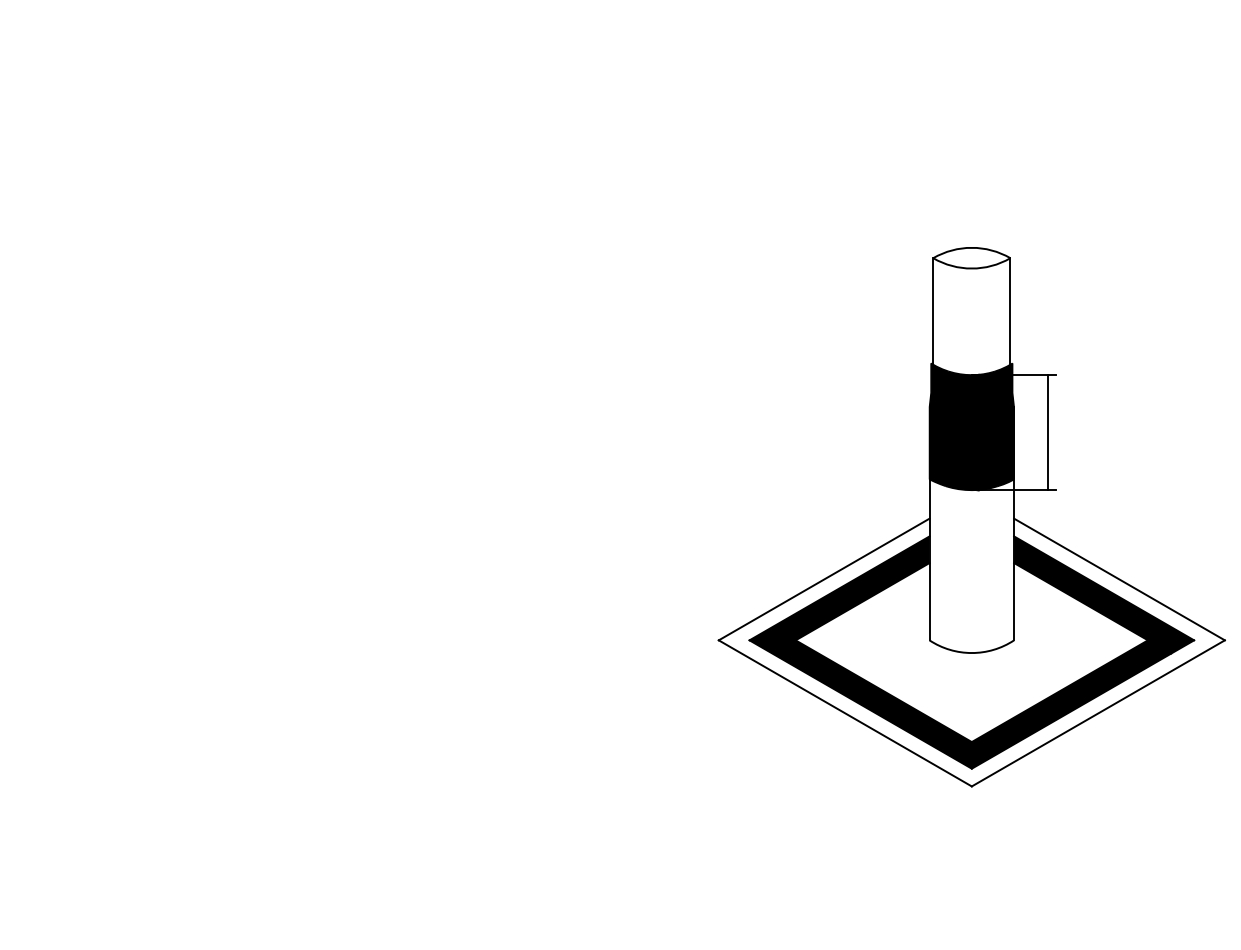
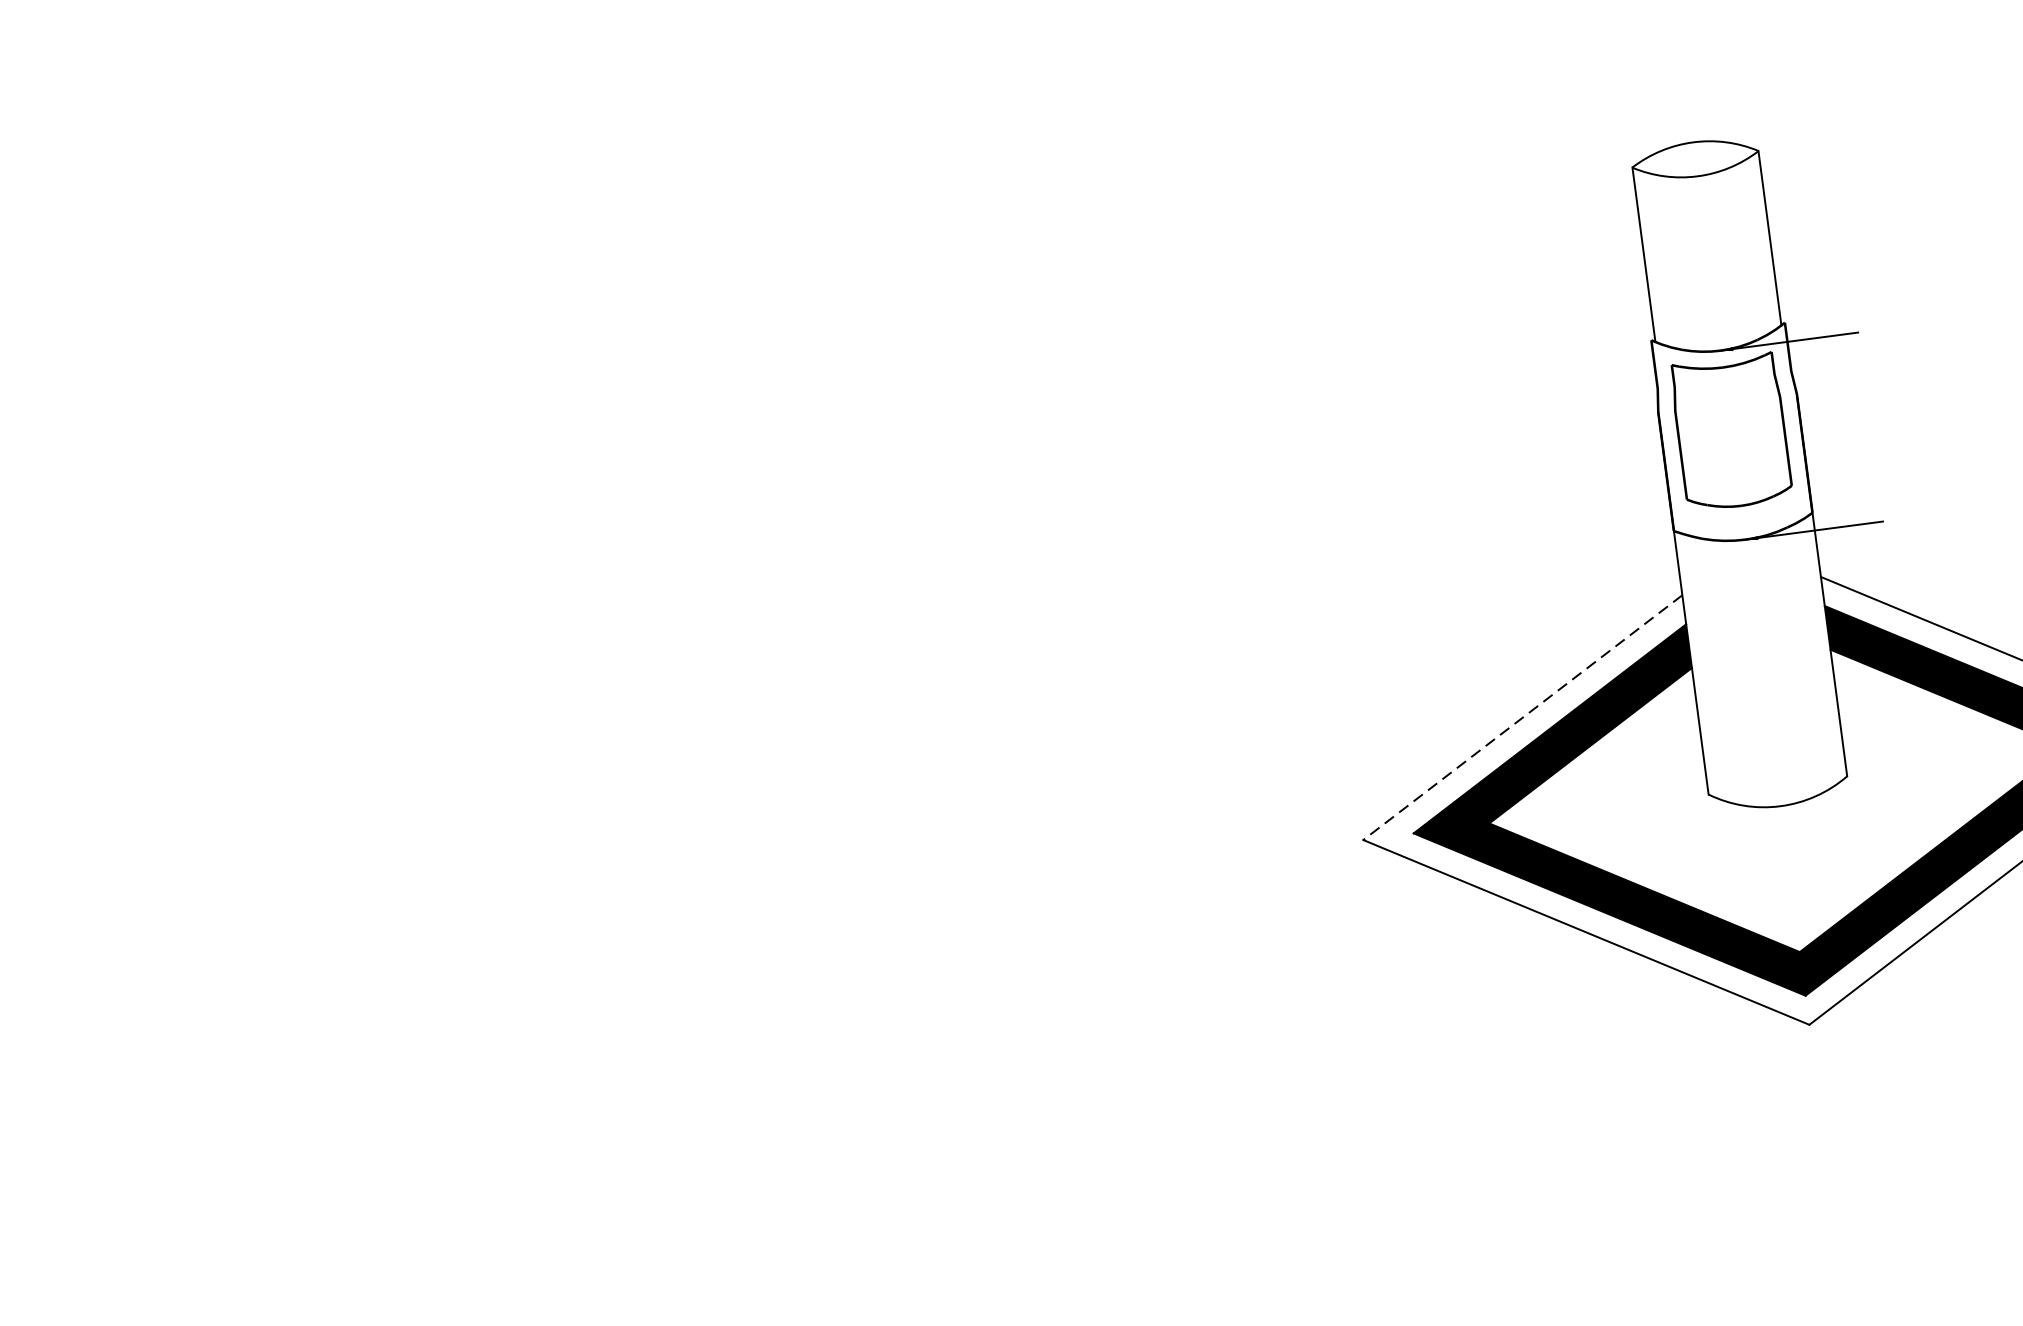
fill: (971, 426) -> (1731, 435), removed
line: (1048, 432) -> (1858, 428), removed
line: (824, 579) -> (1523, 717), solid -> dashed

